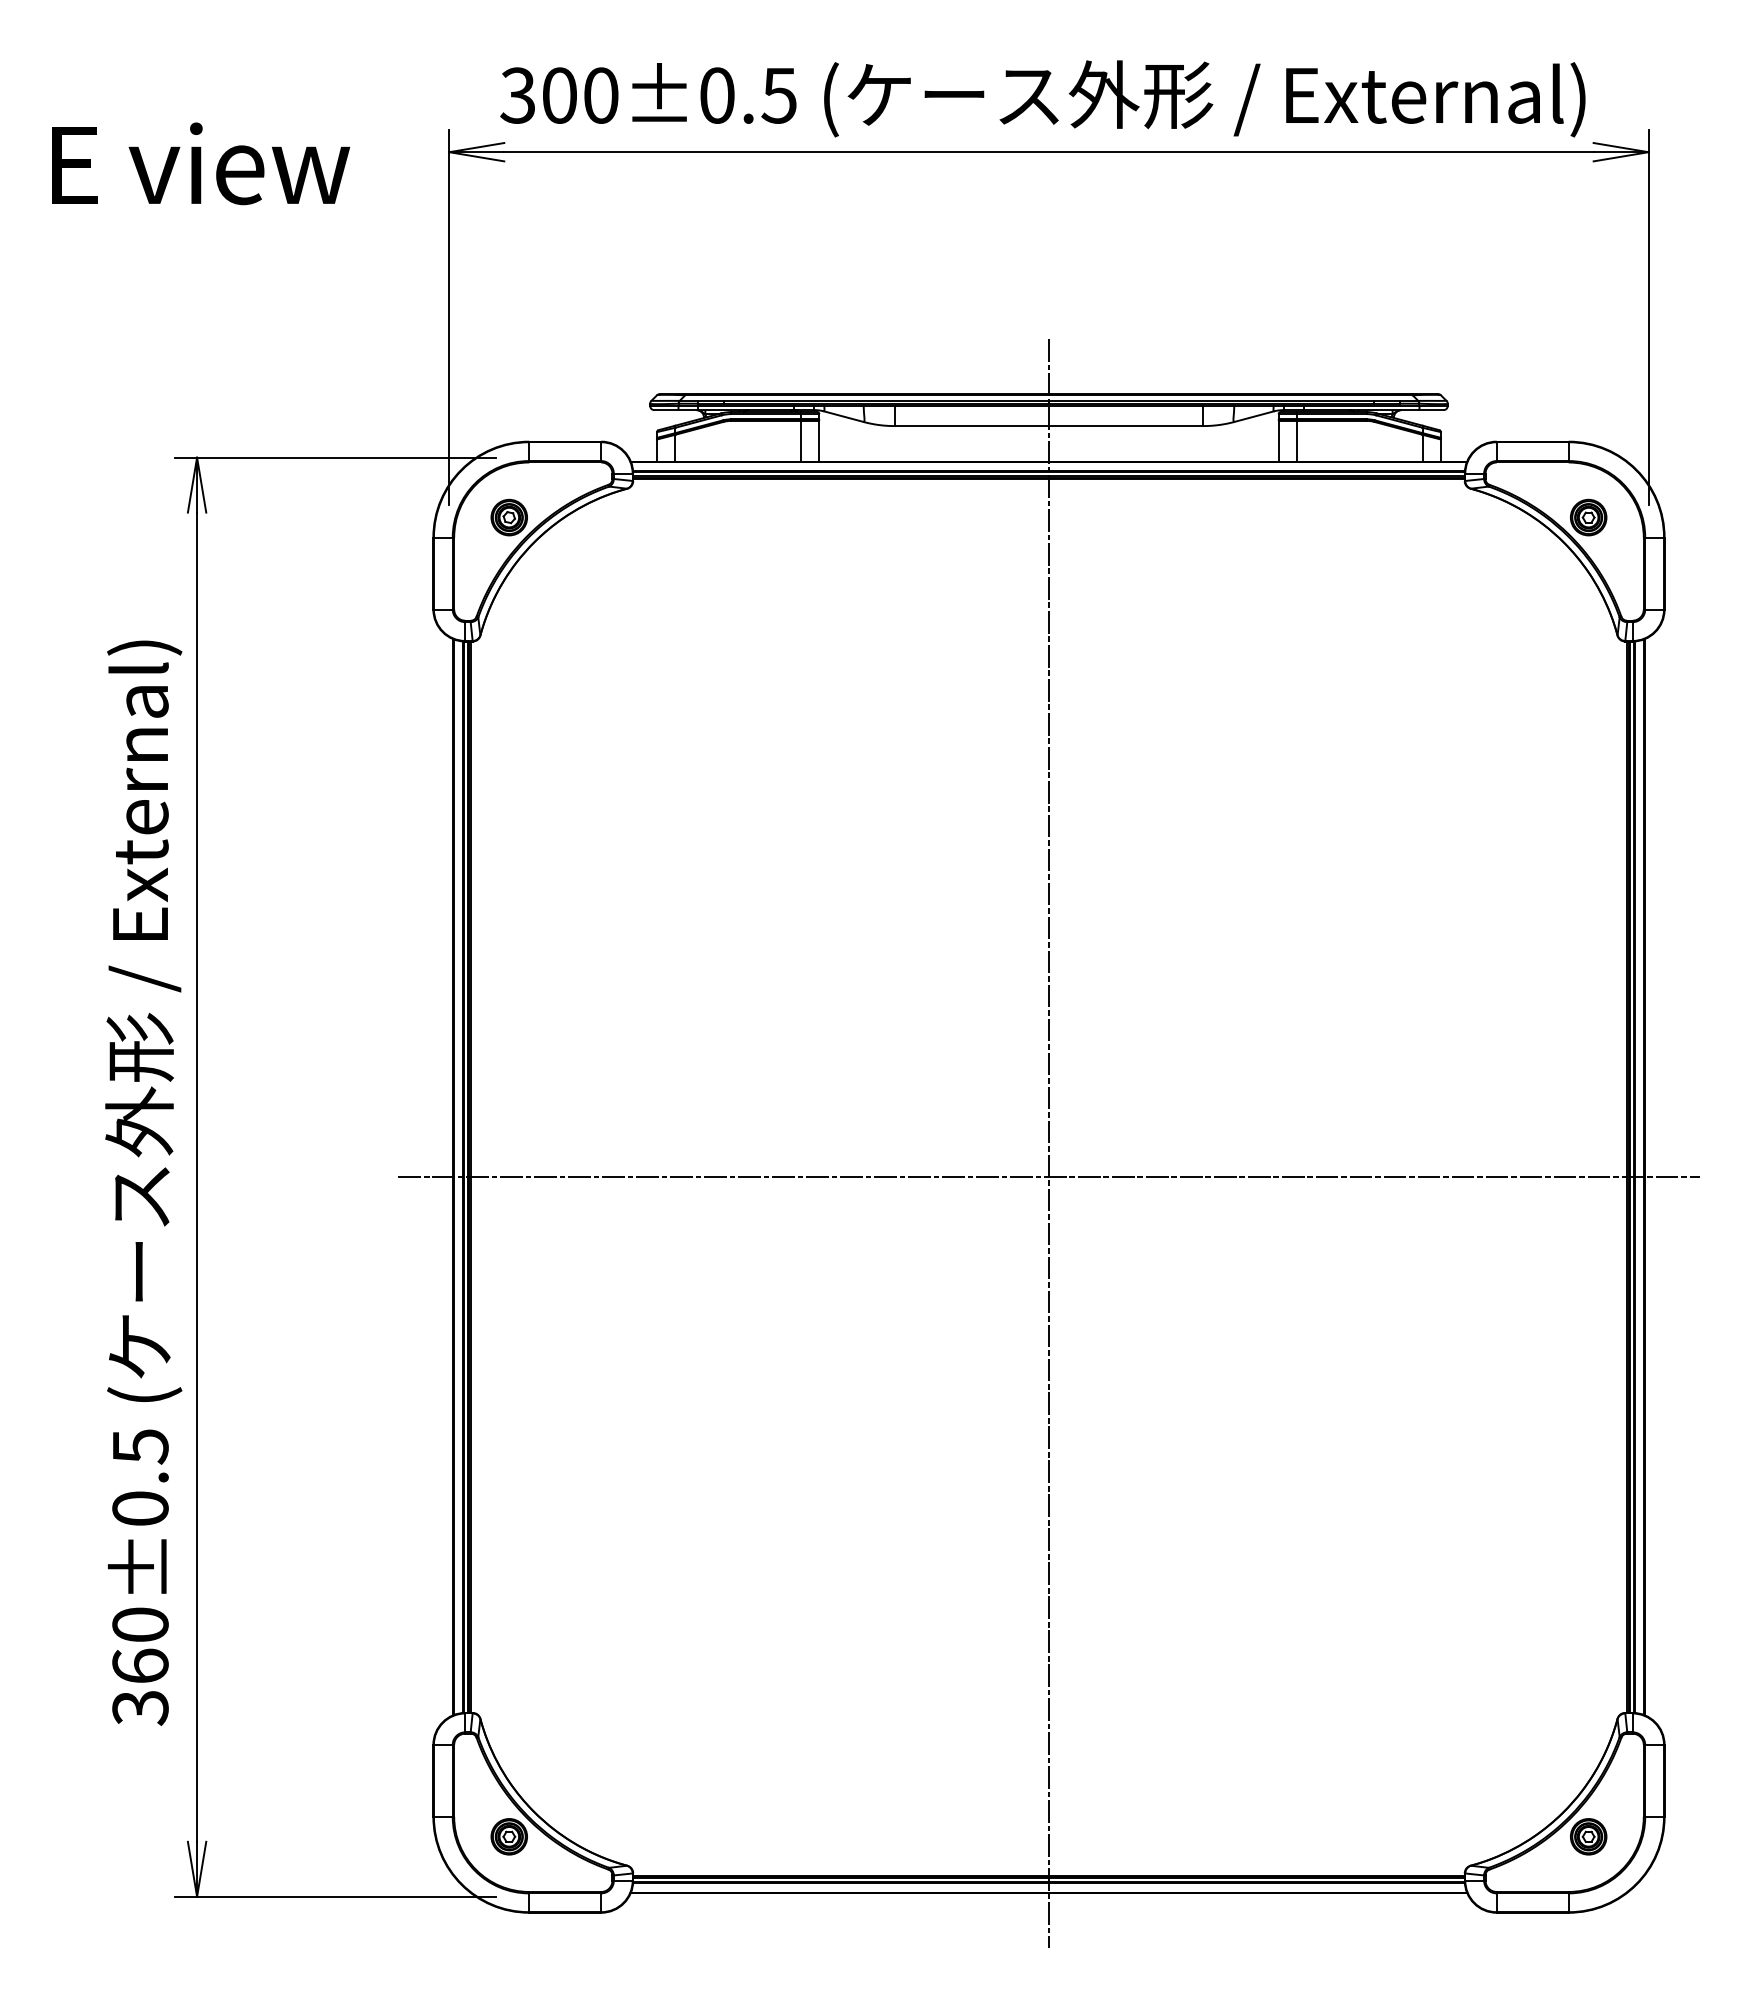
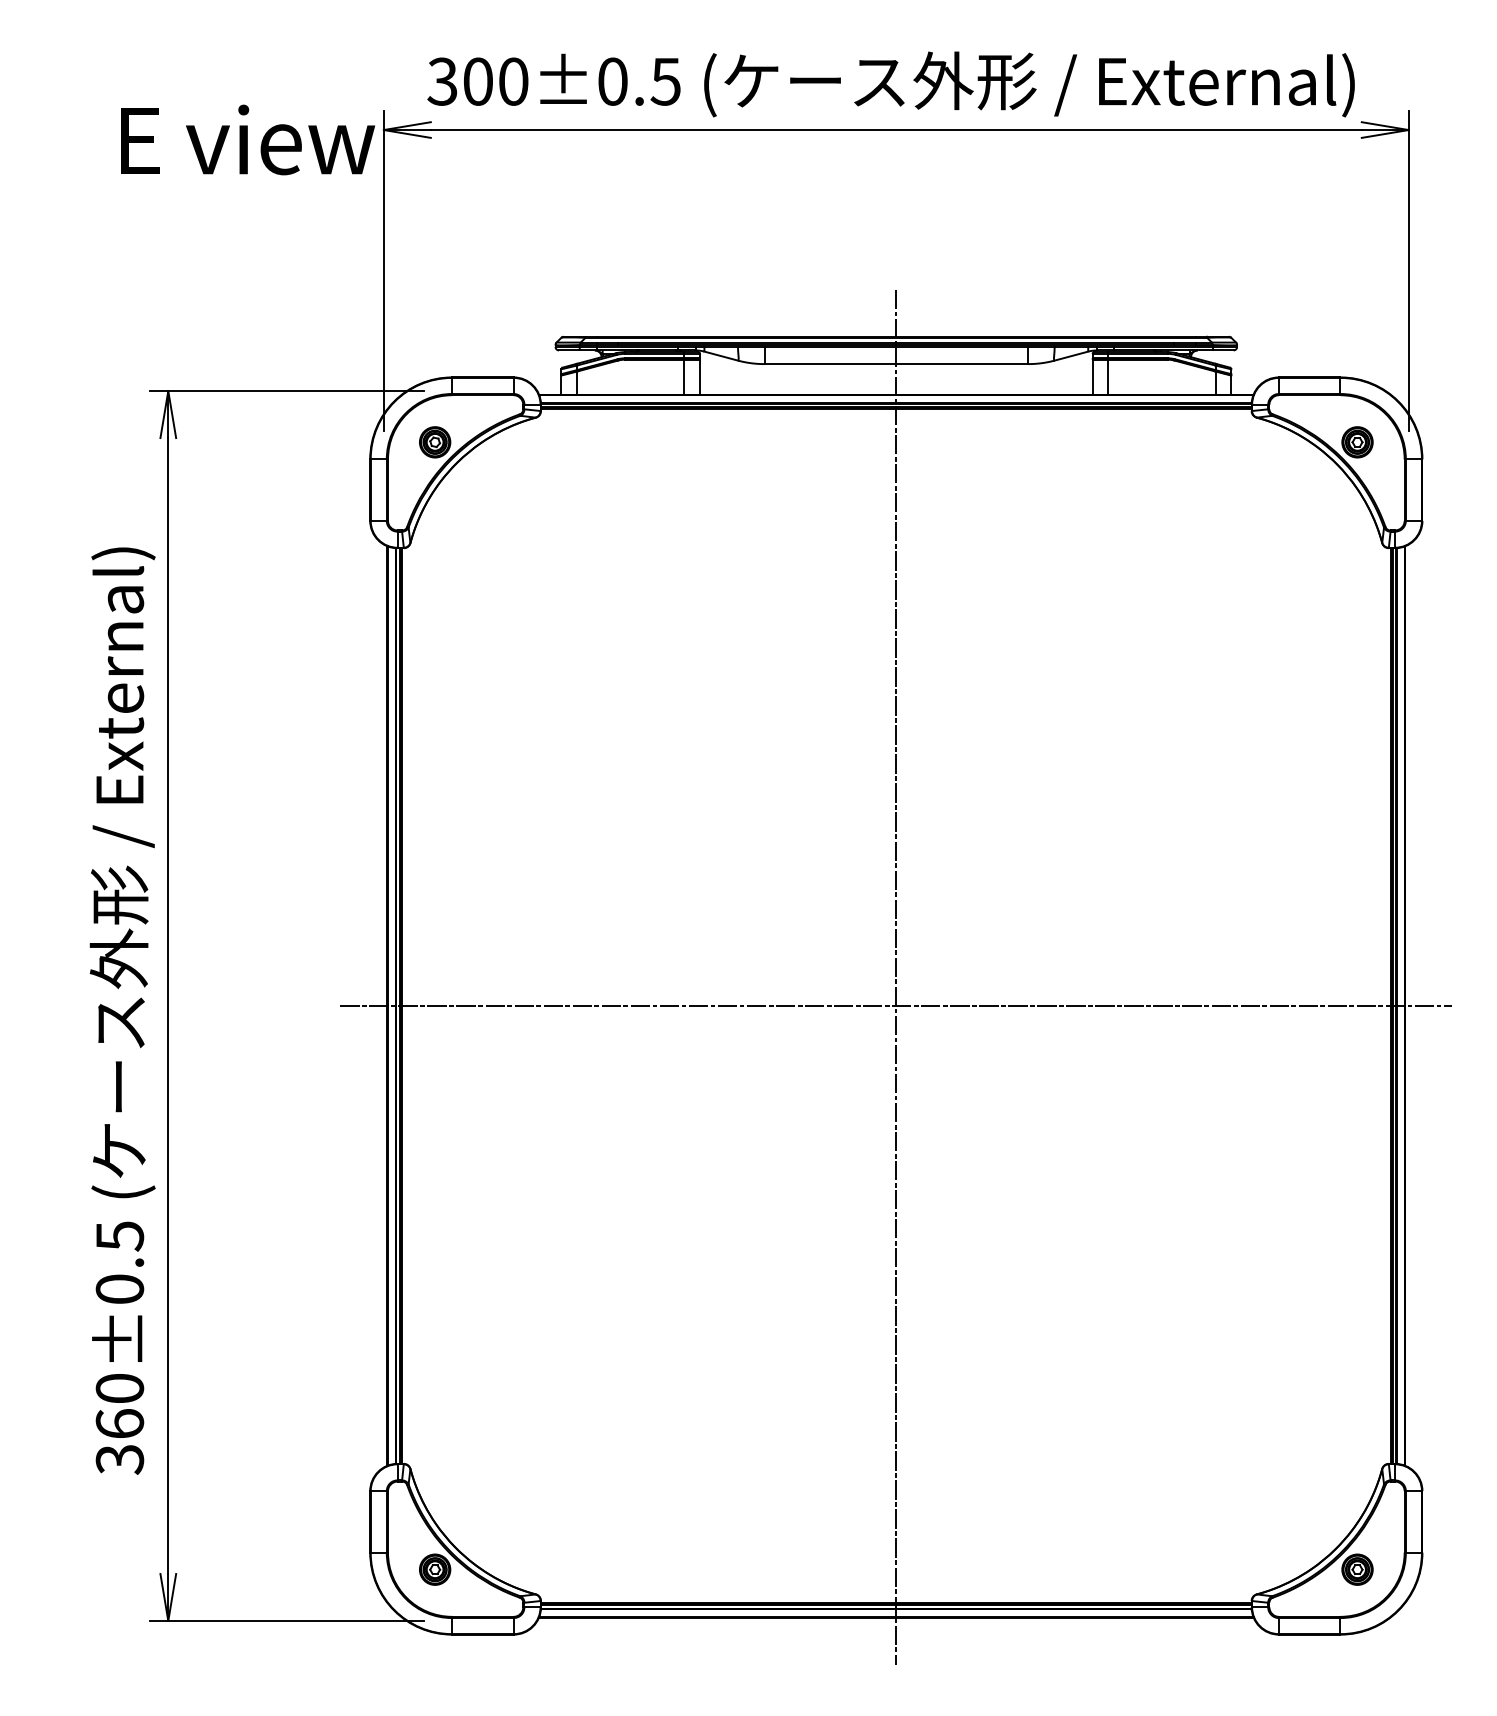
text: (201, 163) -> (248, 139), moved

